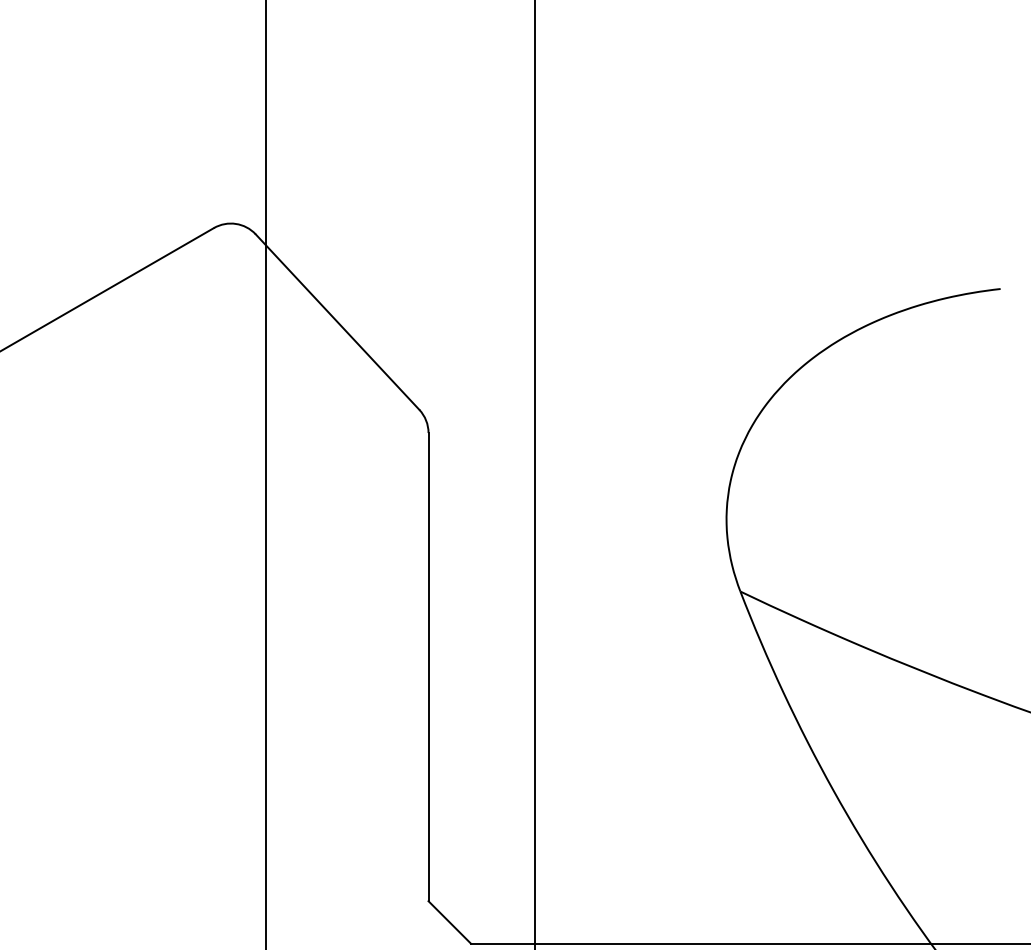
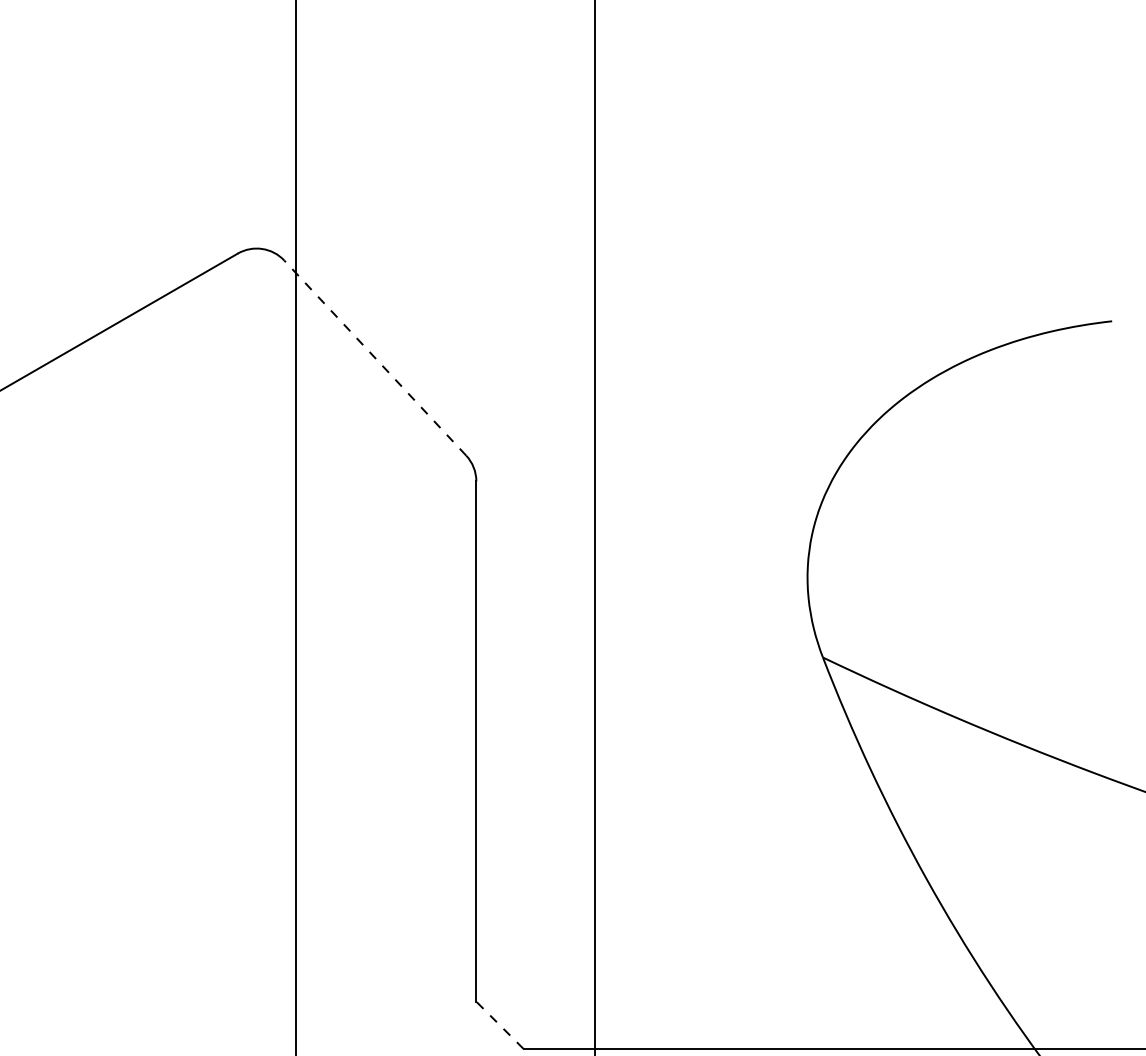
line: (336, 321) -> (374, 357), solid -> dashed
line: (449, 921) -> (499, 1024), solid -> dashed

